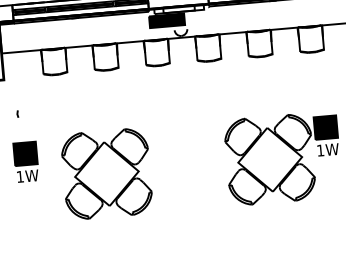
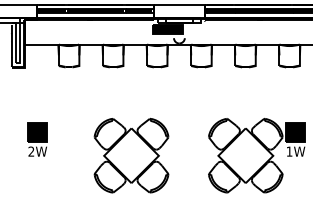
line: (17, 113) -> (33, 97), removed
part: (106, 173) -> (131, 155), moved
text: (20, 176) -> (31, 151), 1W -> 2W

